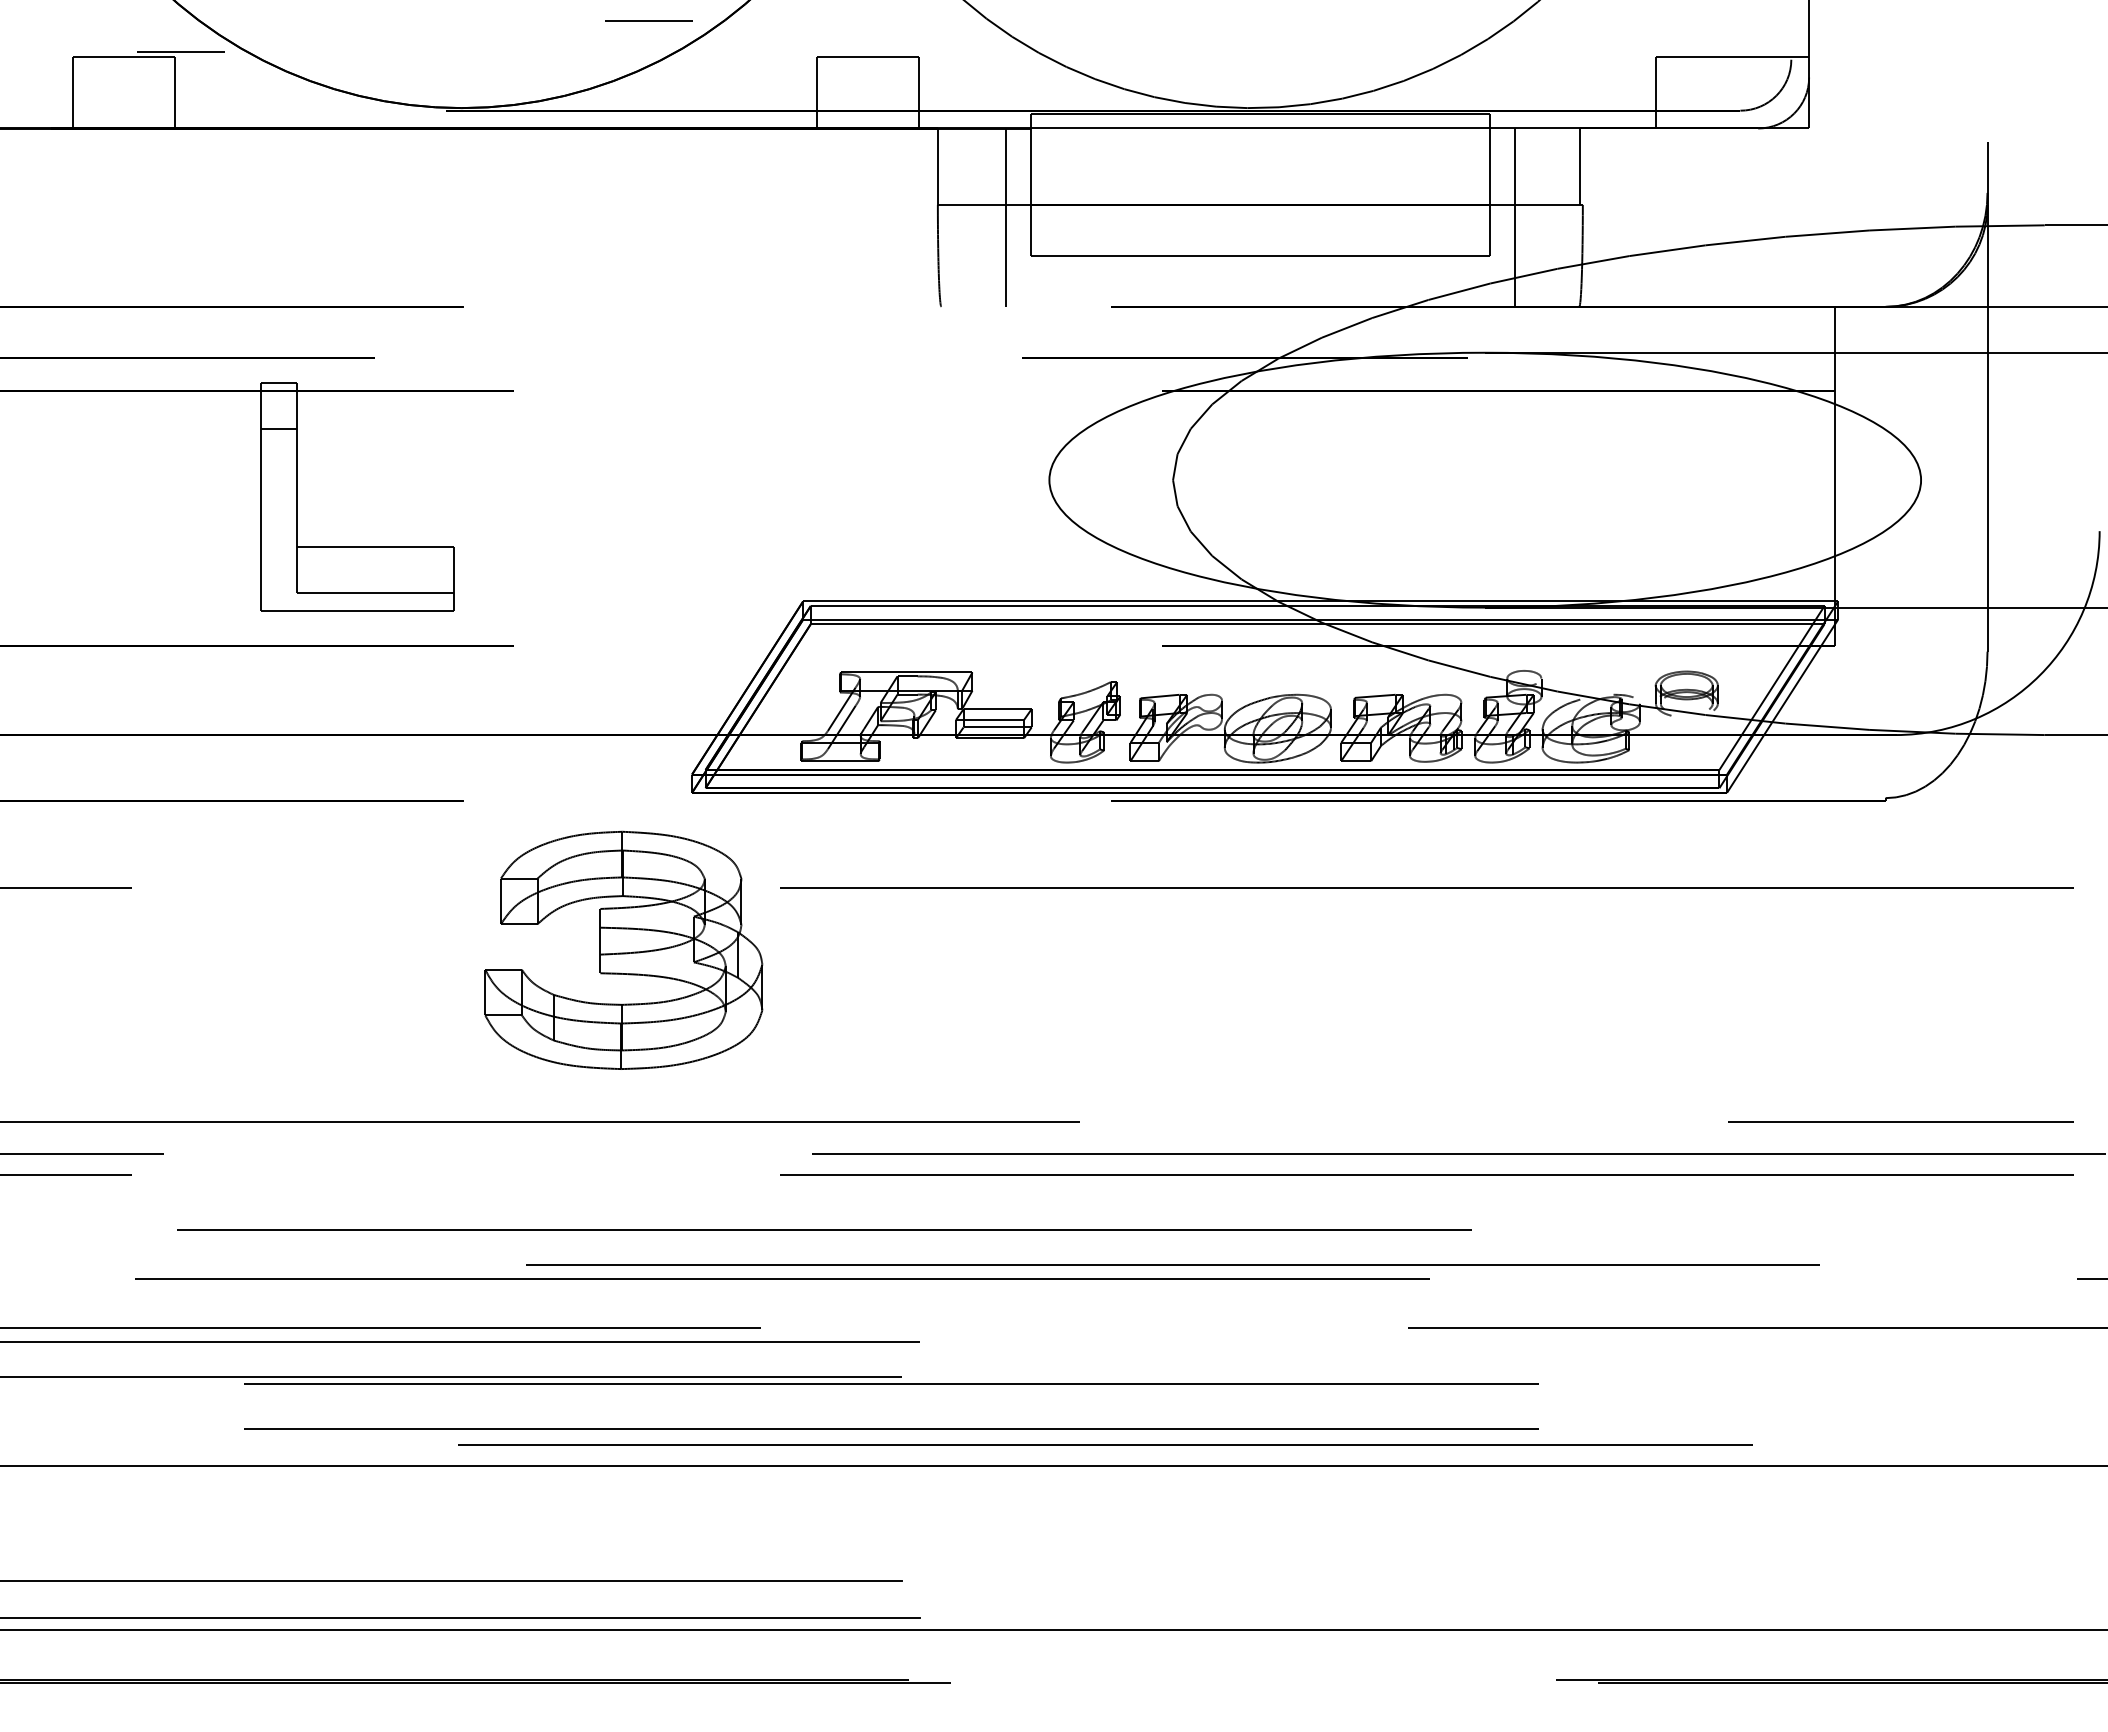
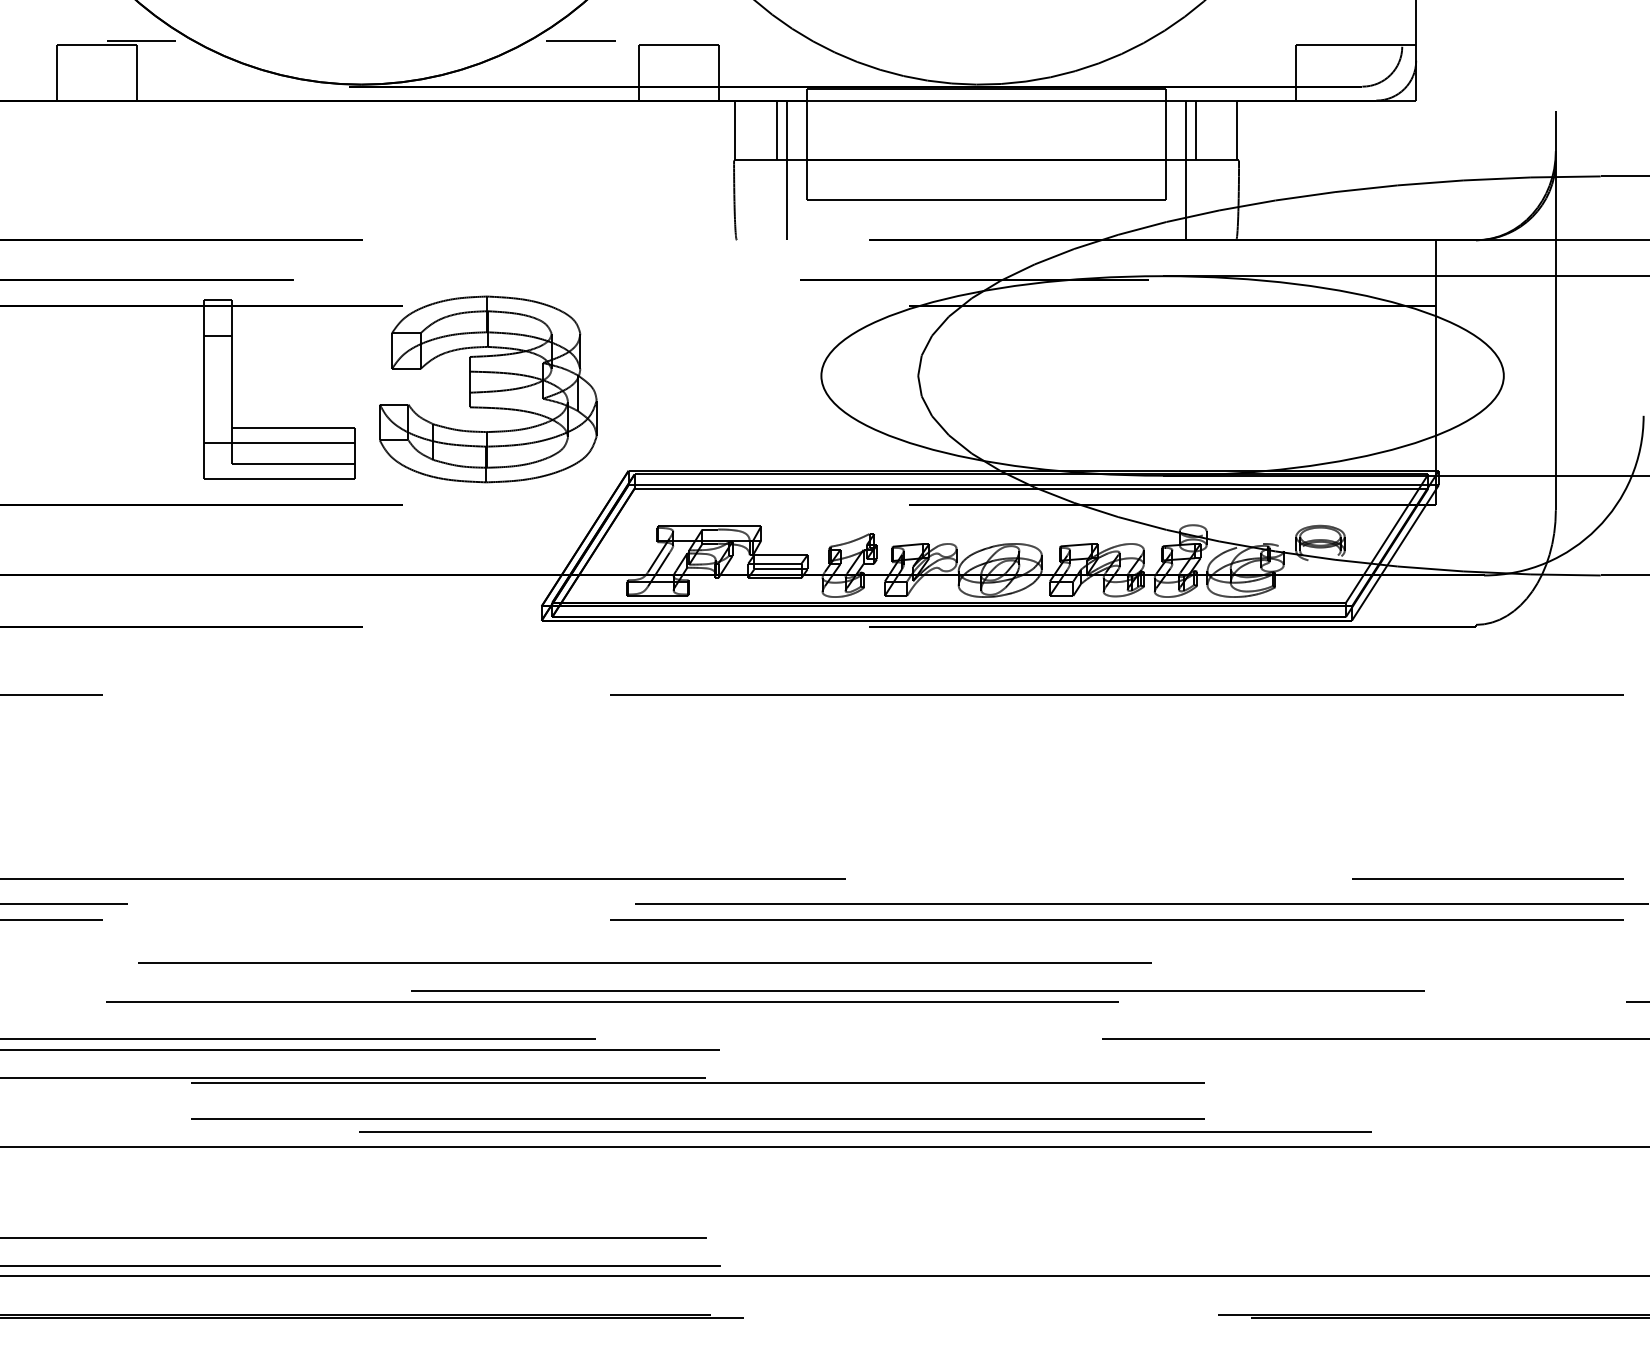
line: (648, 20) -> (580, 40), moved
line: (993, 166) -> (777, 130), added
line: (1527, 166) -> (1195, 130), added
line: (357, 565) -> (279, 442), added
part: (623, 949) -> (487, 388), moved

